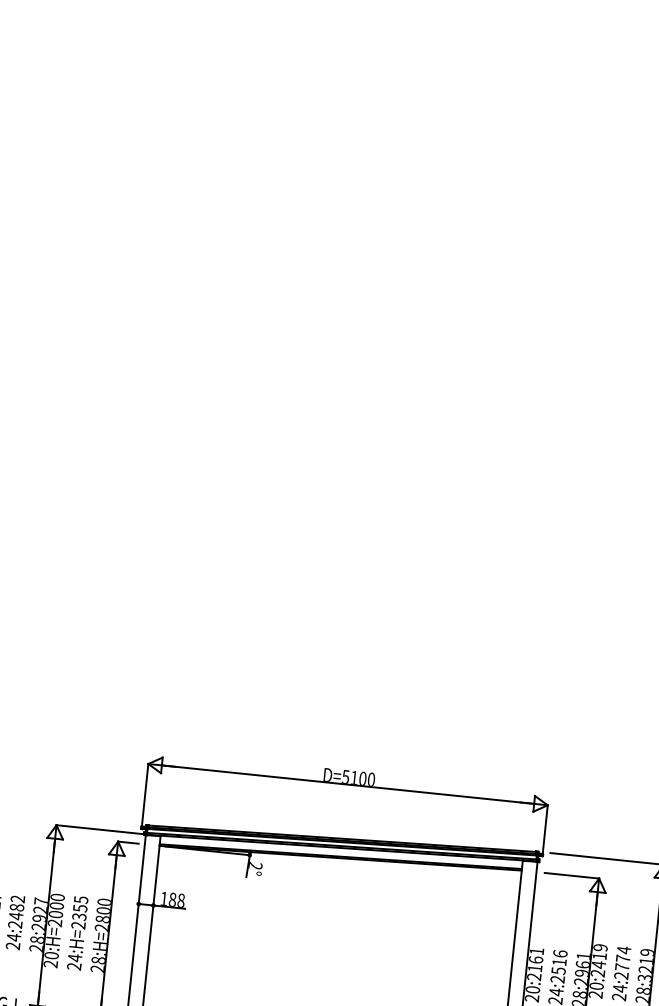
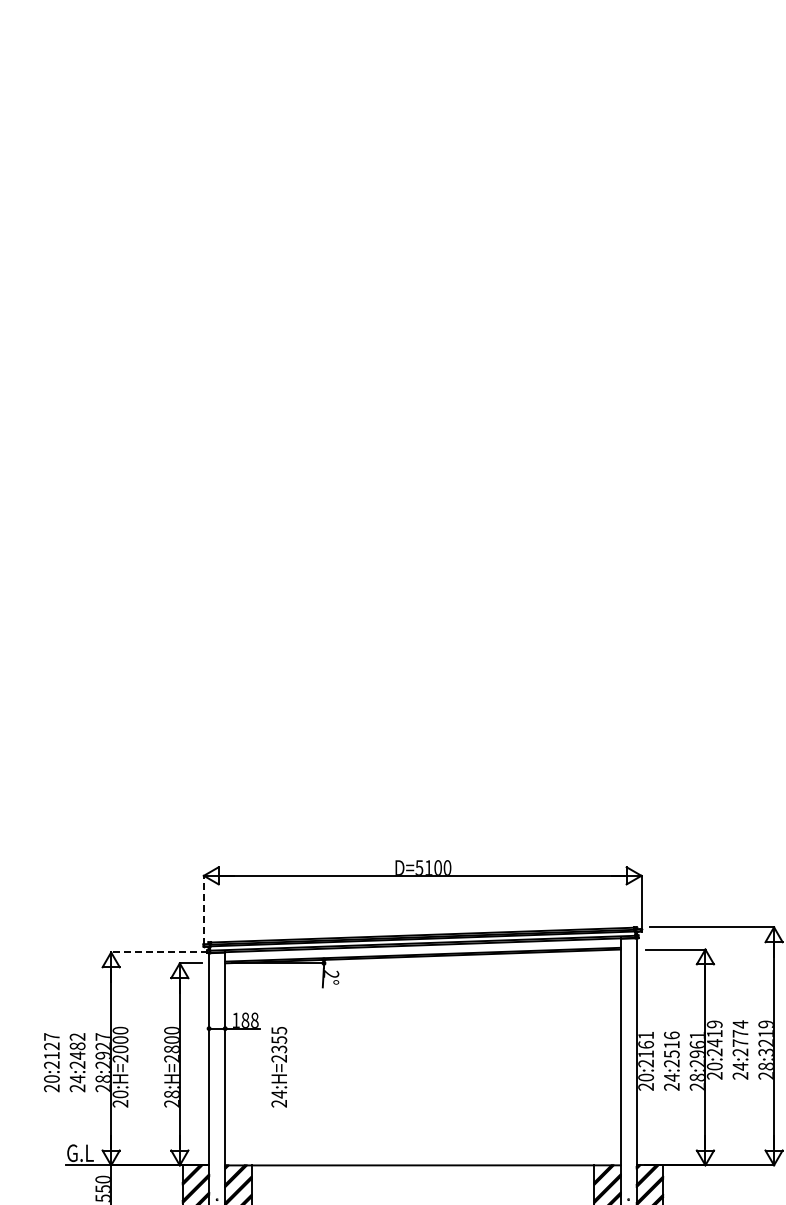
line: (144, 794) -> (203, 909), solid -> dashed
line: (100, 829) -> (159, 952), solid -> dashed
text: (77, 933) -> (279, 1067), moved

